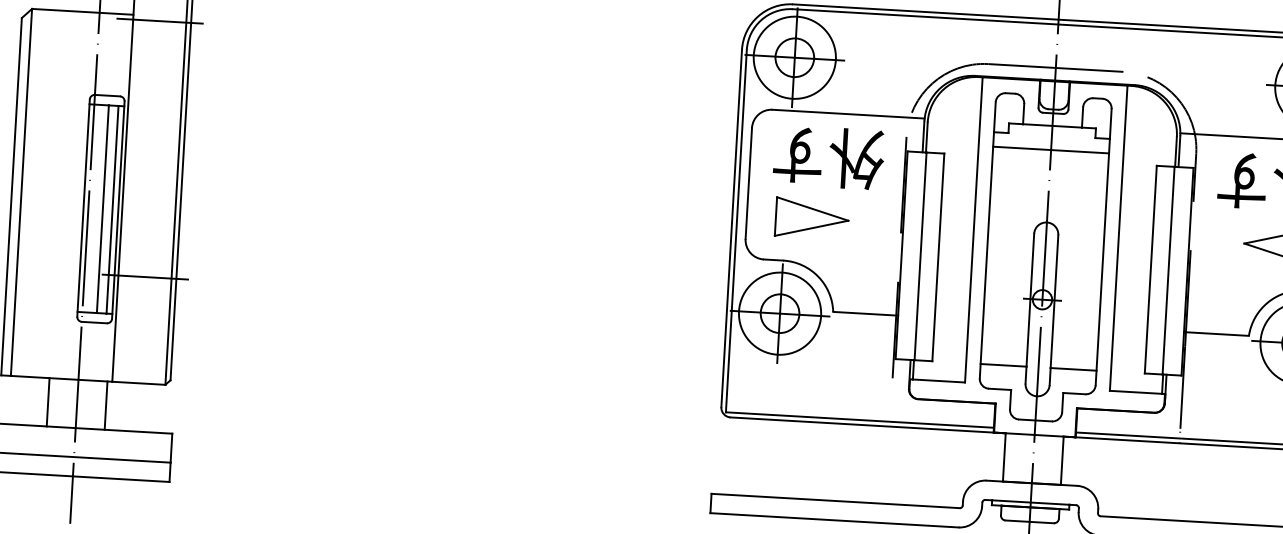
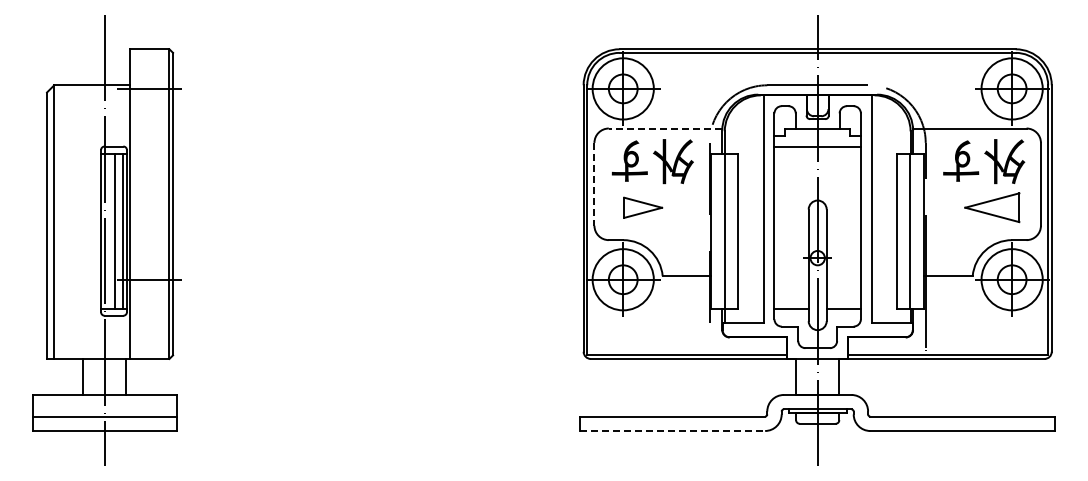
line: (848, 114) -> (665, 128), solid -> dashed
line: (748, 183) -> (594, 184), solid -> dashed
part: (812, 218) -> (643, 207), size x0.7
line: (834, 519) -> (672, 430), solid -> dashed

